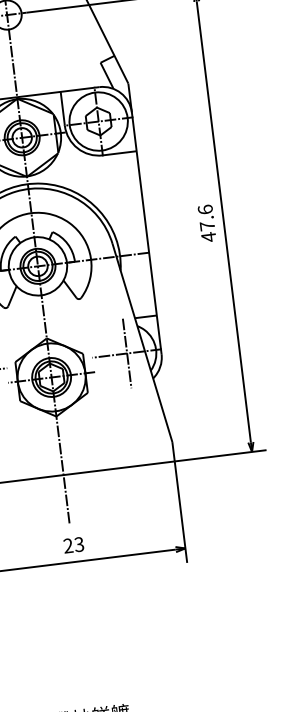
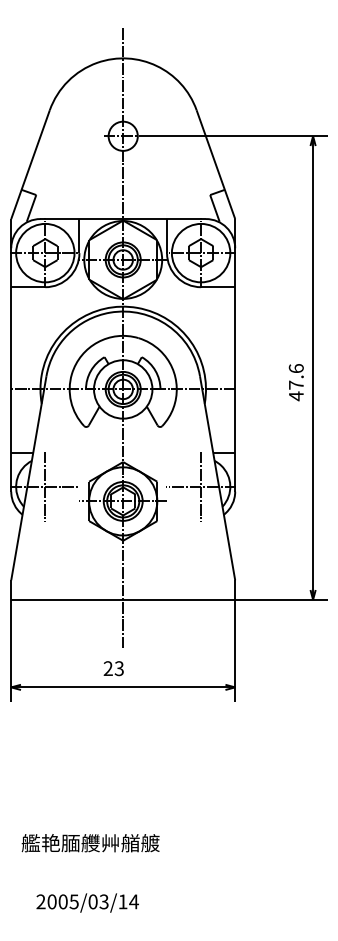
text: (206, 223) -> (295, 382), moved
text: (73, 545) -> (113, 668), moved

